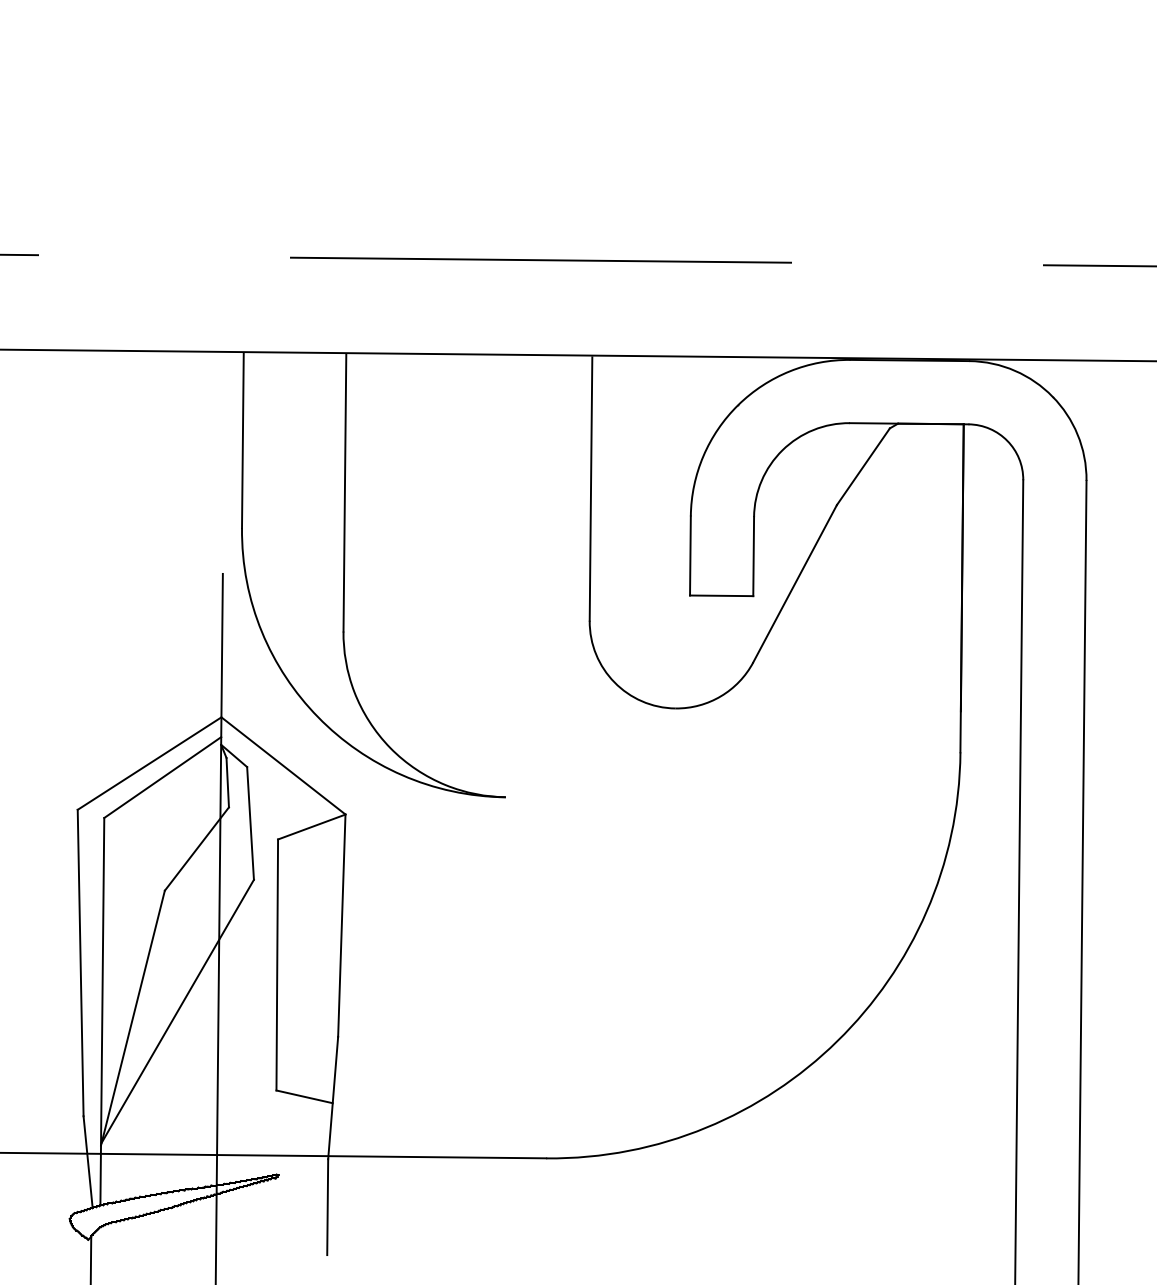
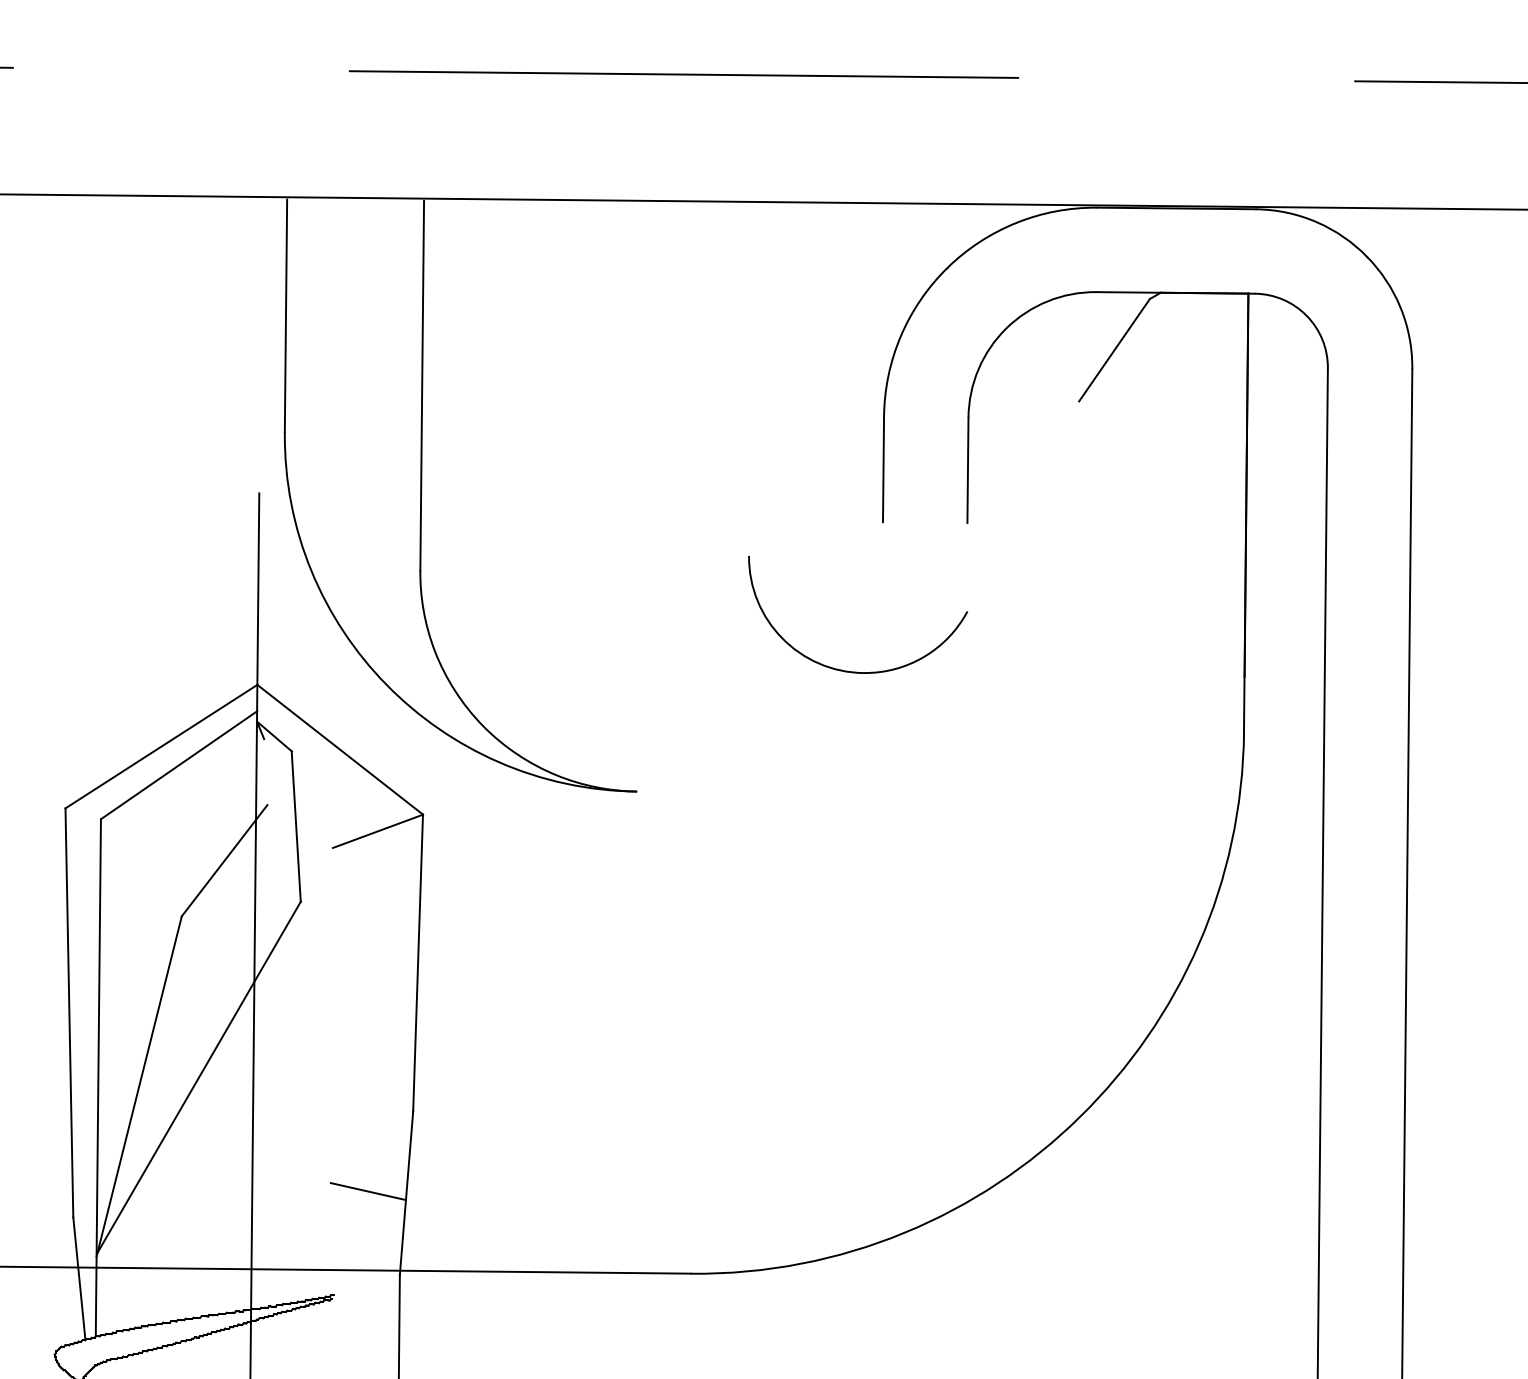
line: (590, 488) -> (750, 379), removed
line: (794, 583) -> (1022, 506), removed
line: (721, 595) -> (924, 522), removed
line: (227, 782) -> (265, 771), removed
line: (277, 964) -> (332, 1014), removed

